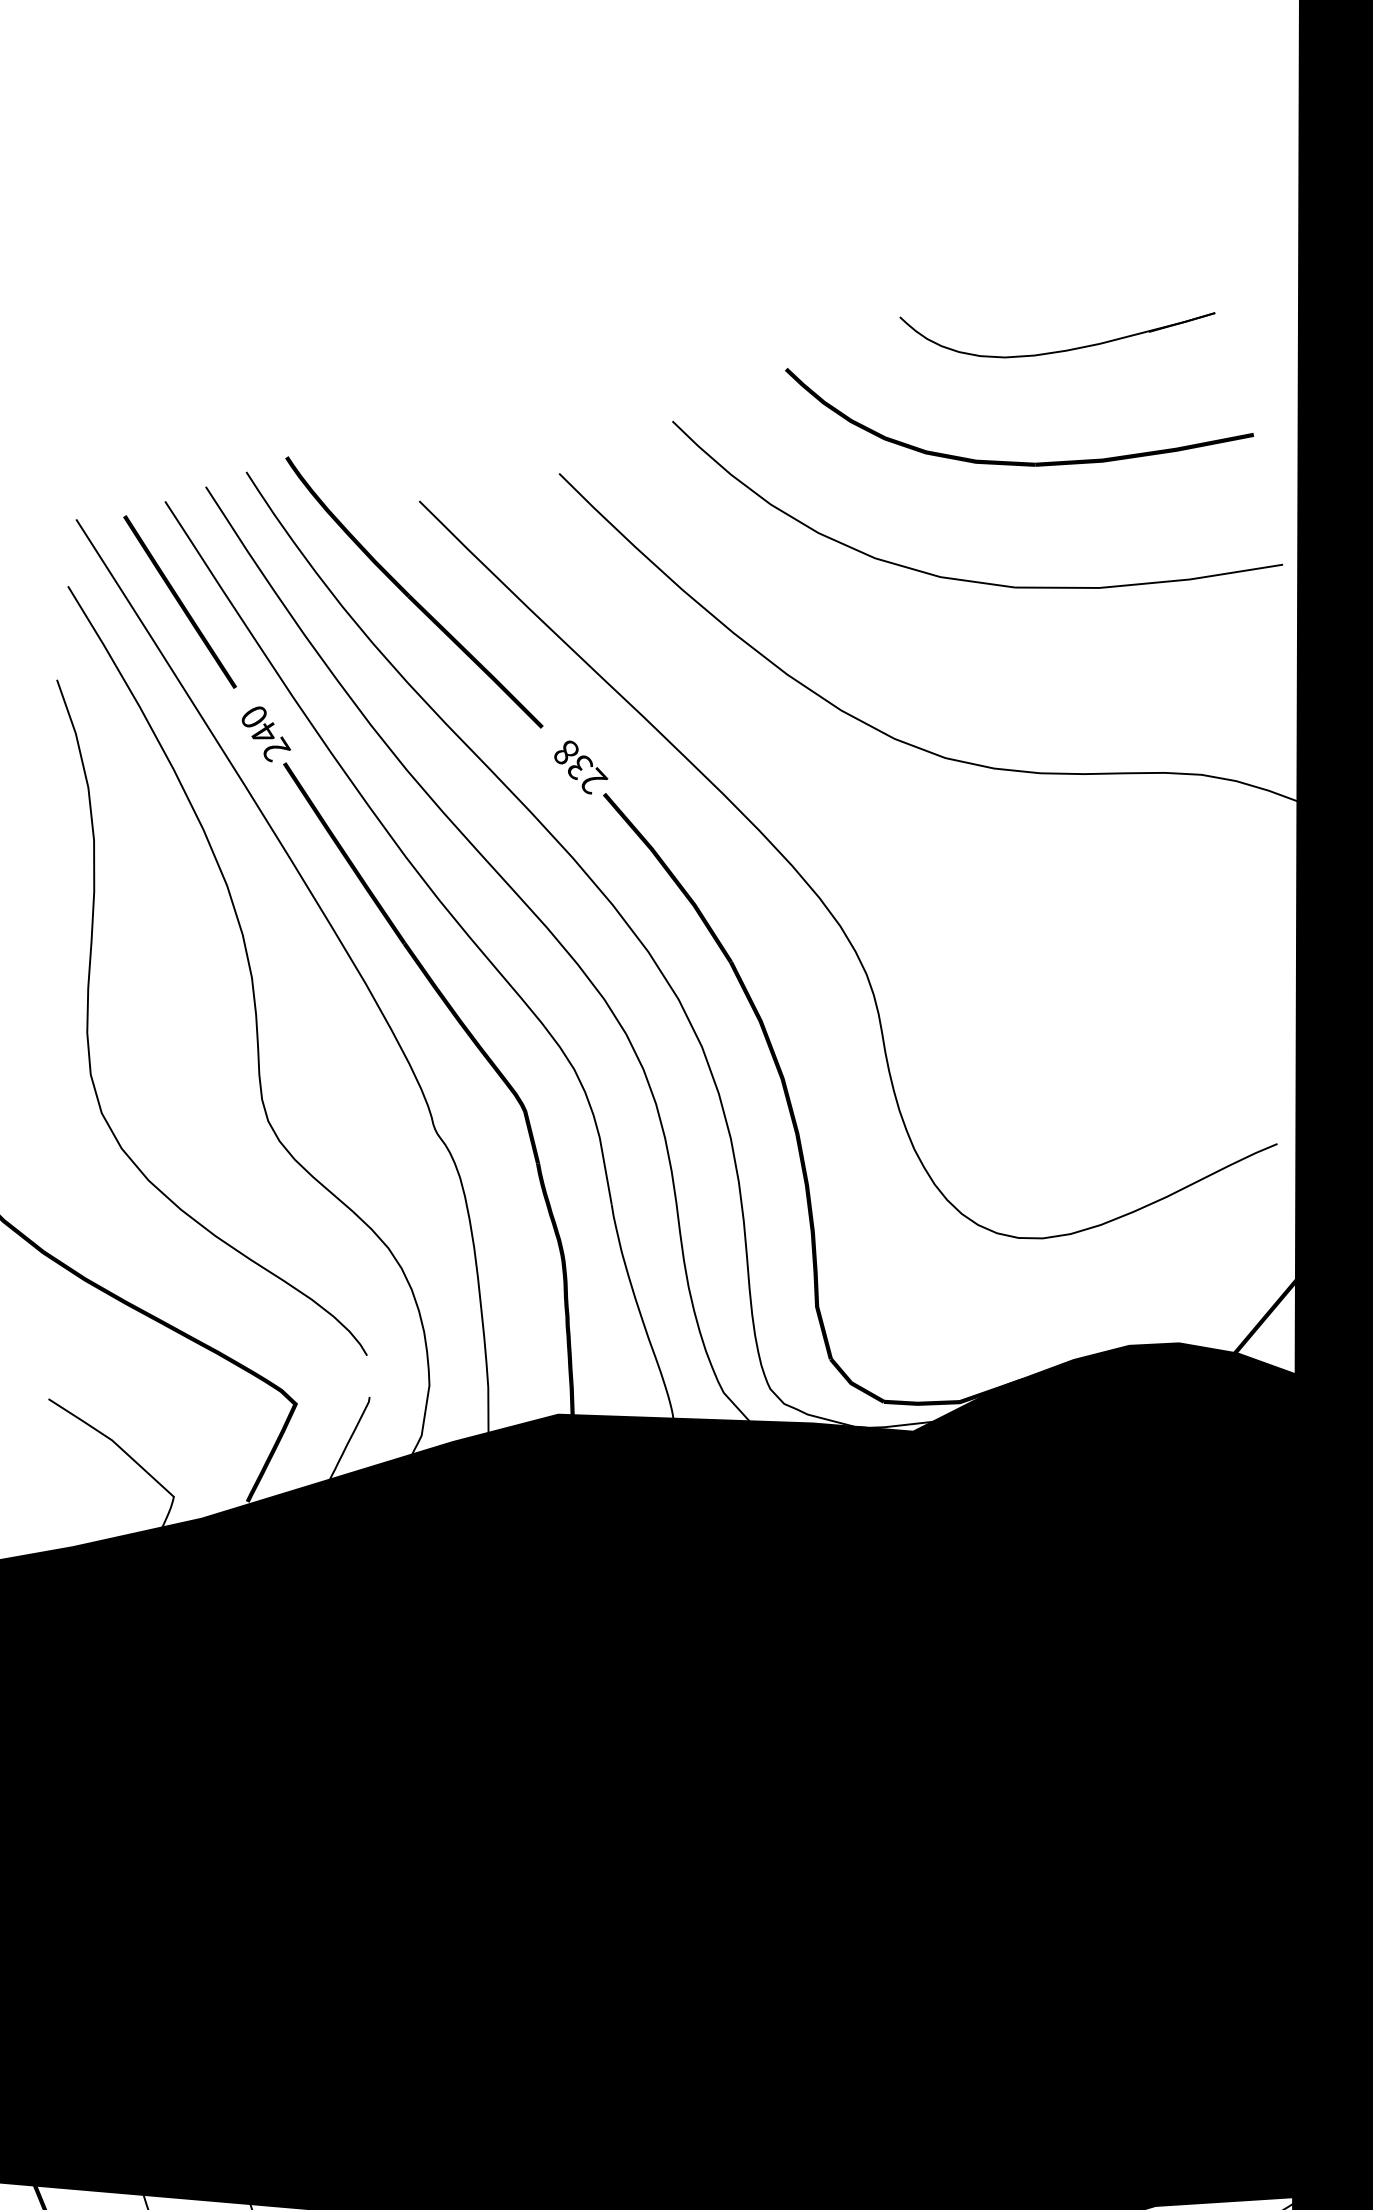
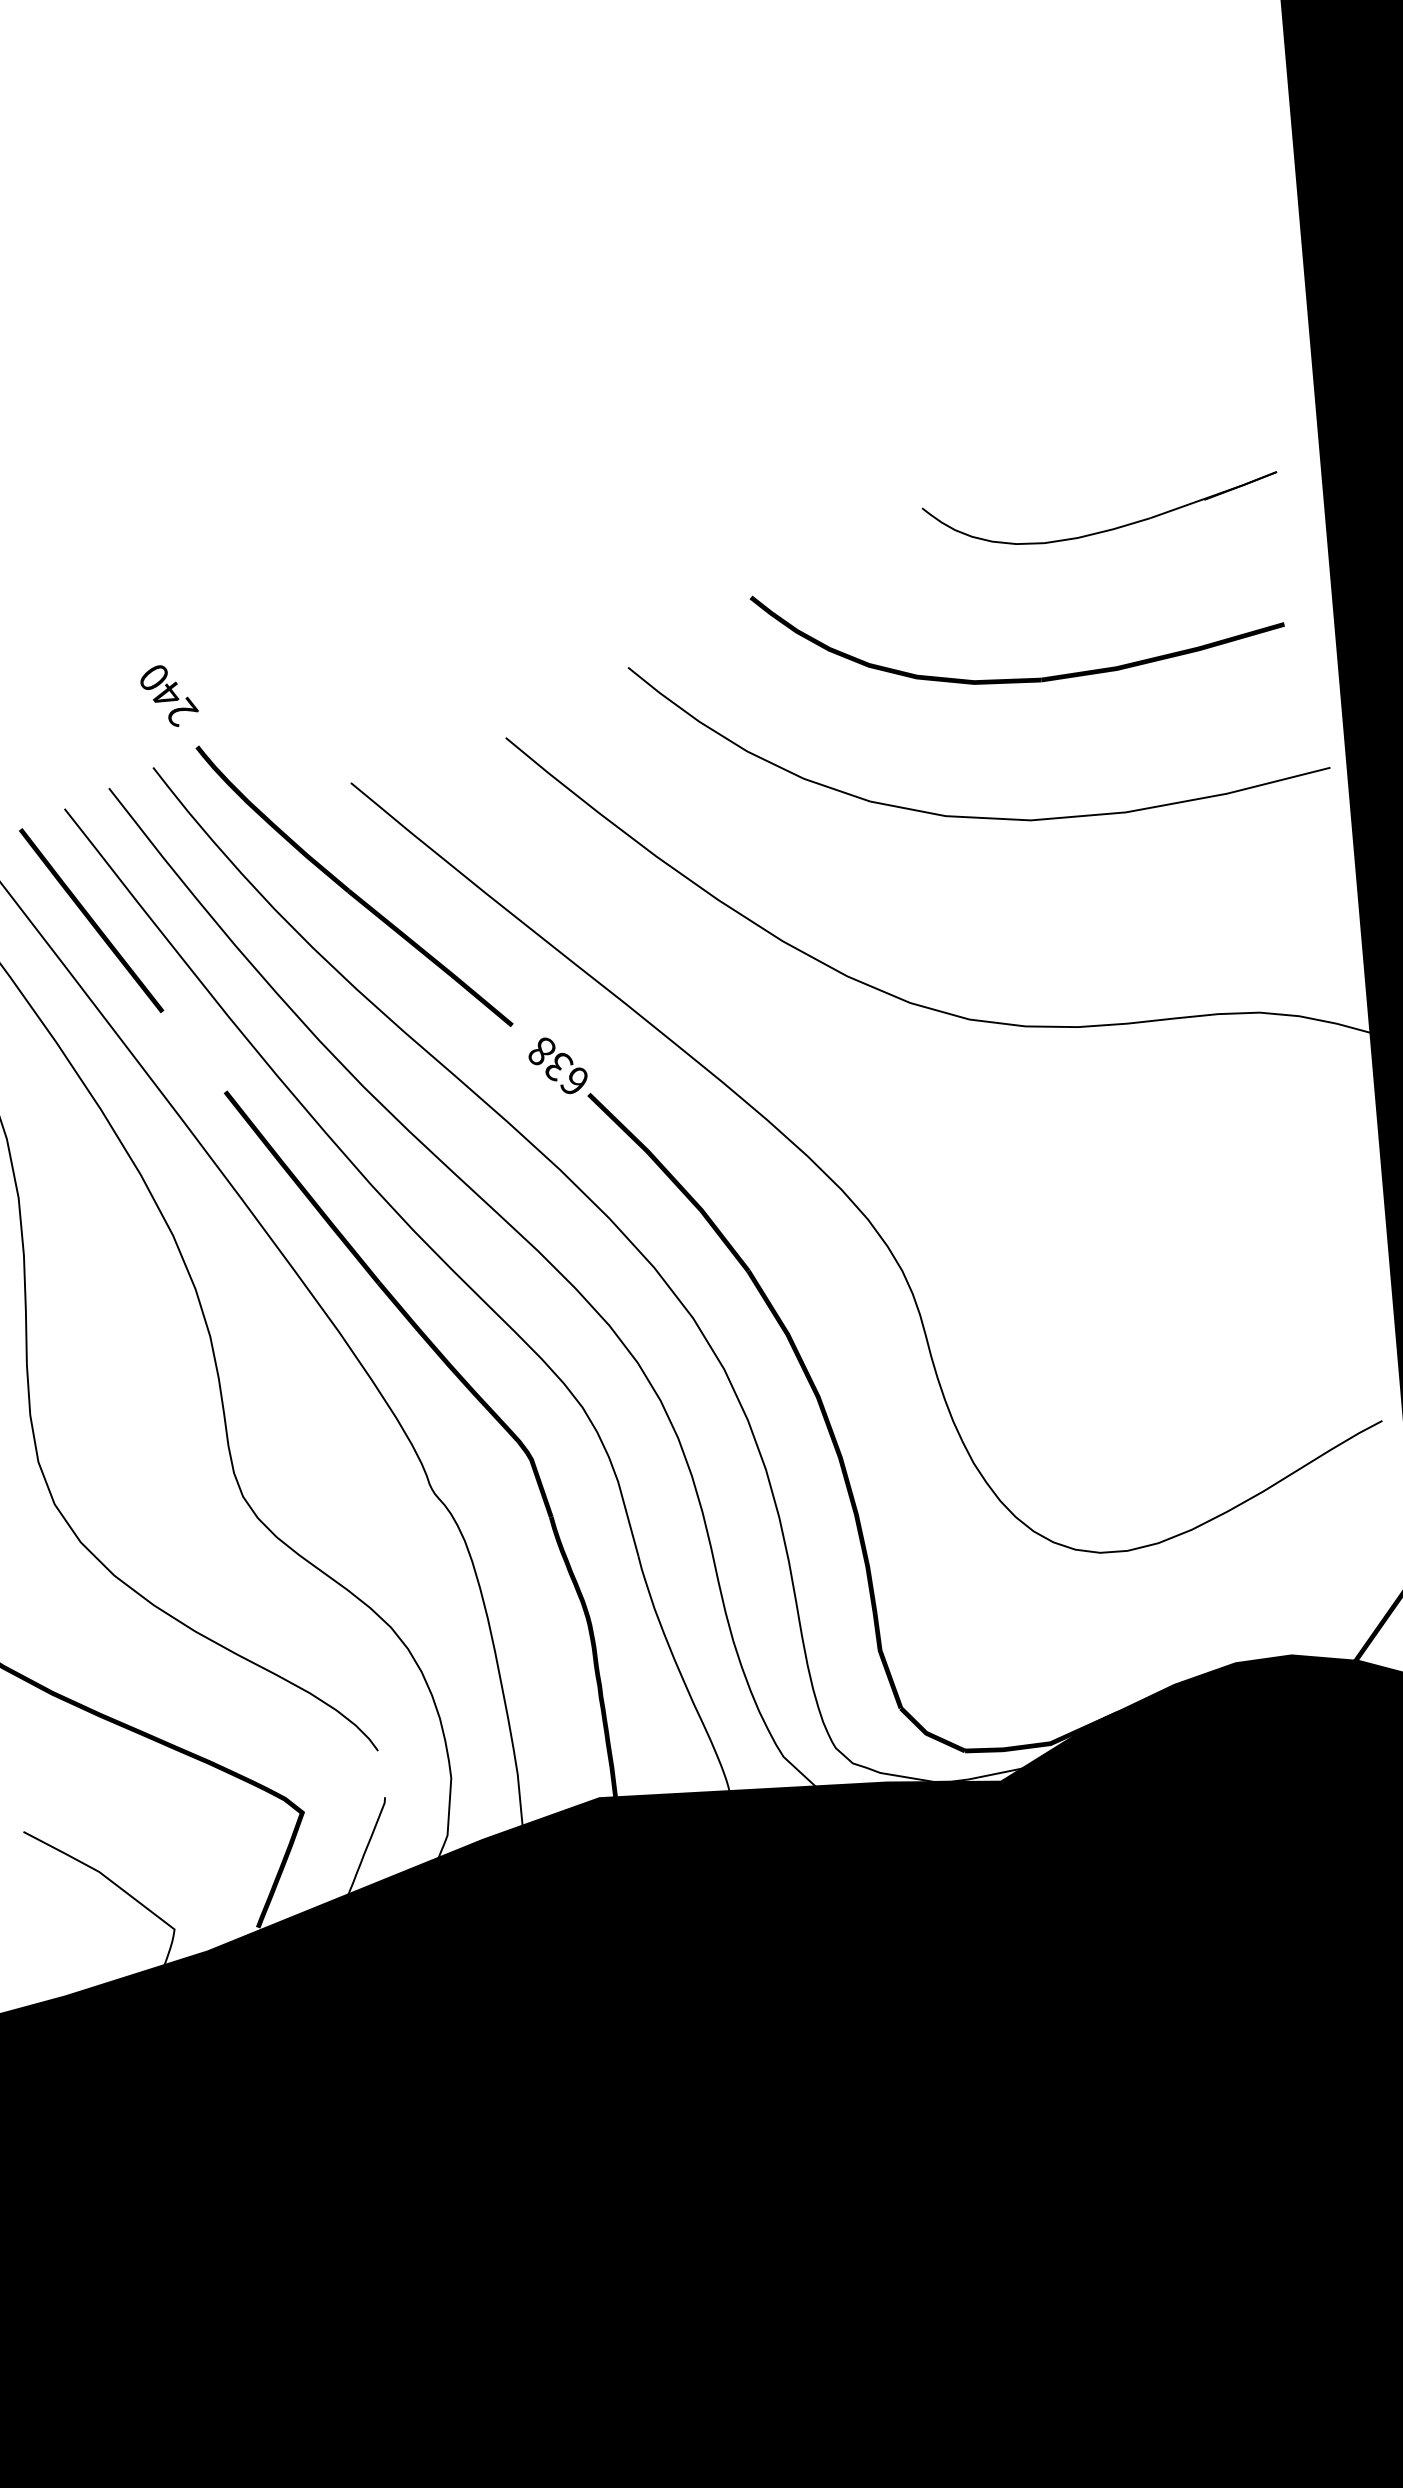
part: (1059, 350) -> (1105, 529), moved
text: (266, 734) -> (169, 696), moved
text: (594, 780) -> (576, 1080), 238 -> 638

